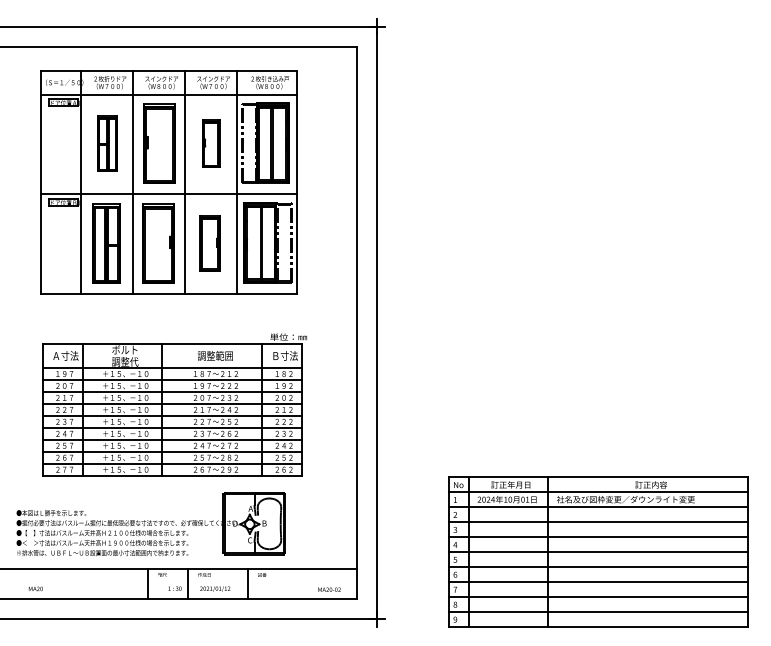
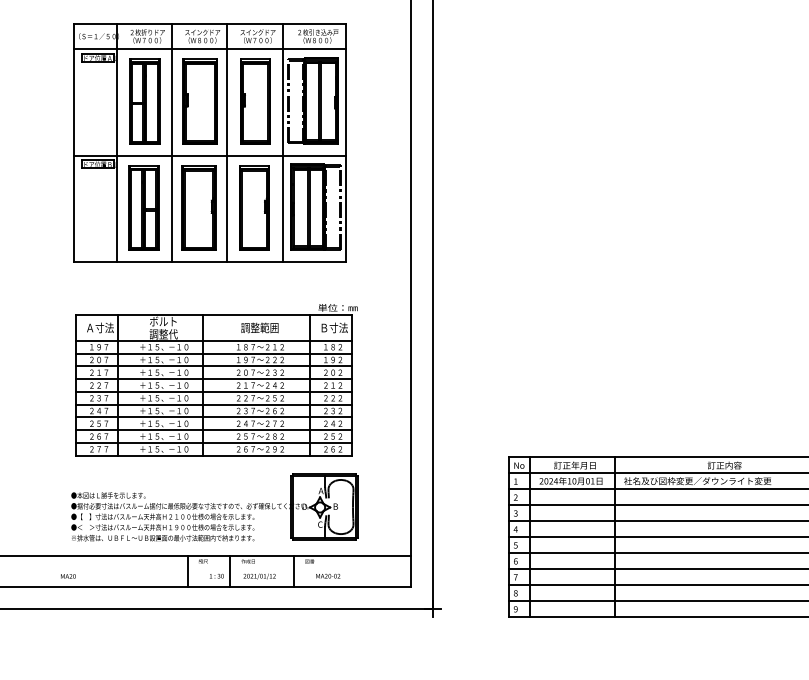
part: (107, 143) -> (144, 101), size x1.43
part: (210, 143) -> (254, 101), size x1.67
part: (209, 243) -> (253, 207), size x1.43
part: (150, 524) -> (214, 507), moved
text: (329, 589) -> (328, 575), moved

